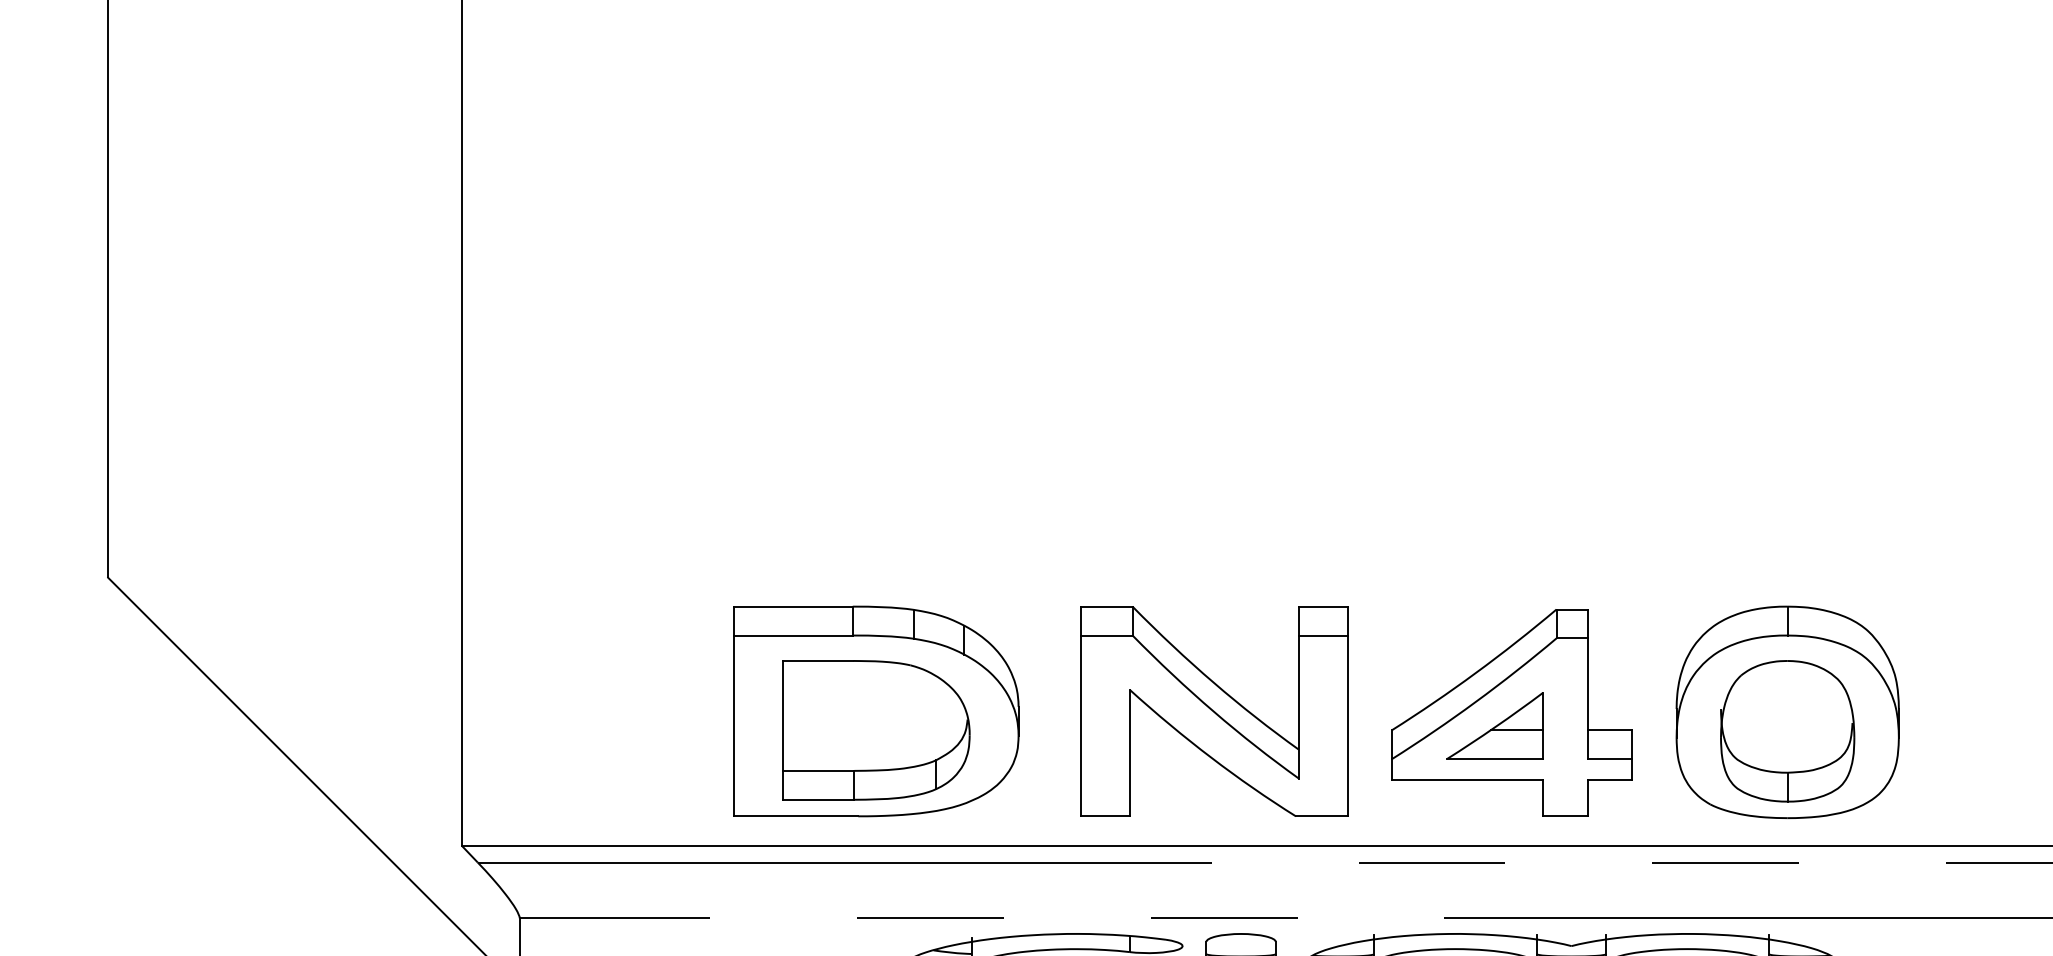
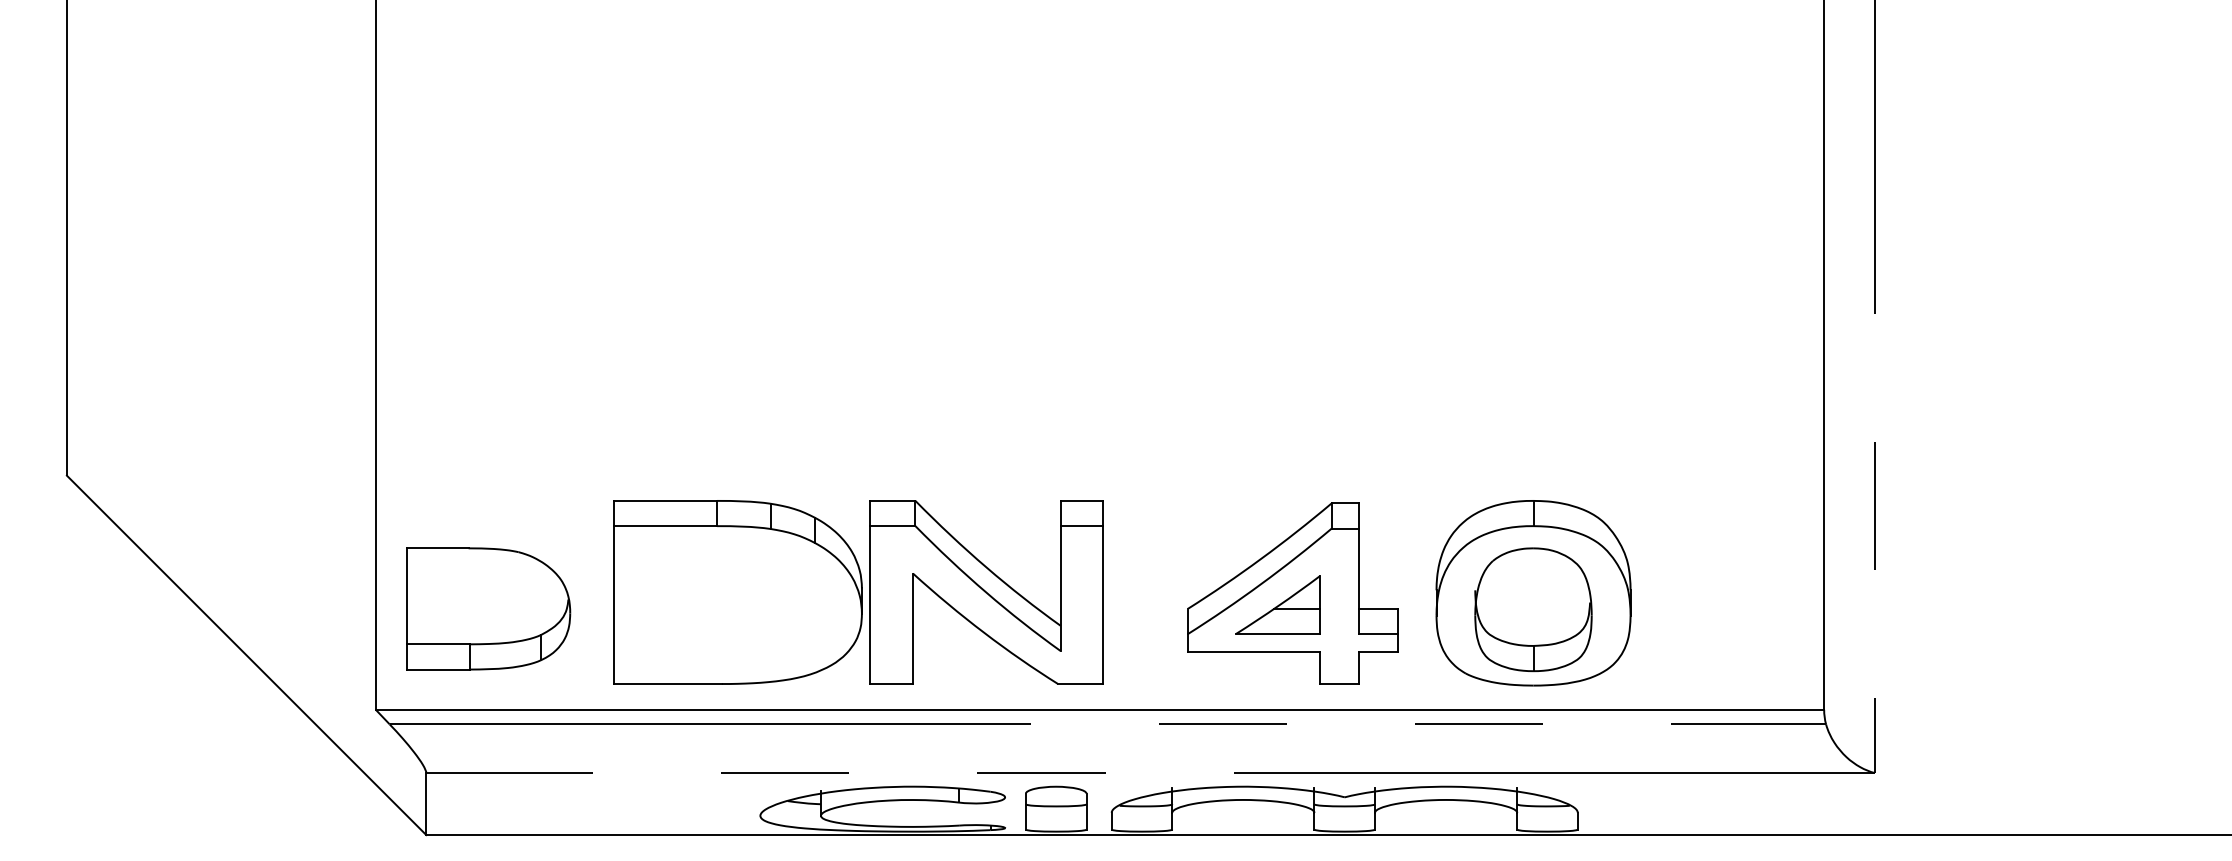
part: (1213, 711) -> (986, 592), moved
part: (876, 729) -> (488, 608), moved

